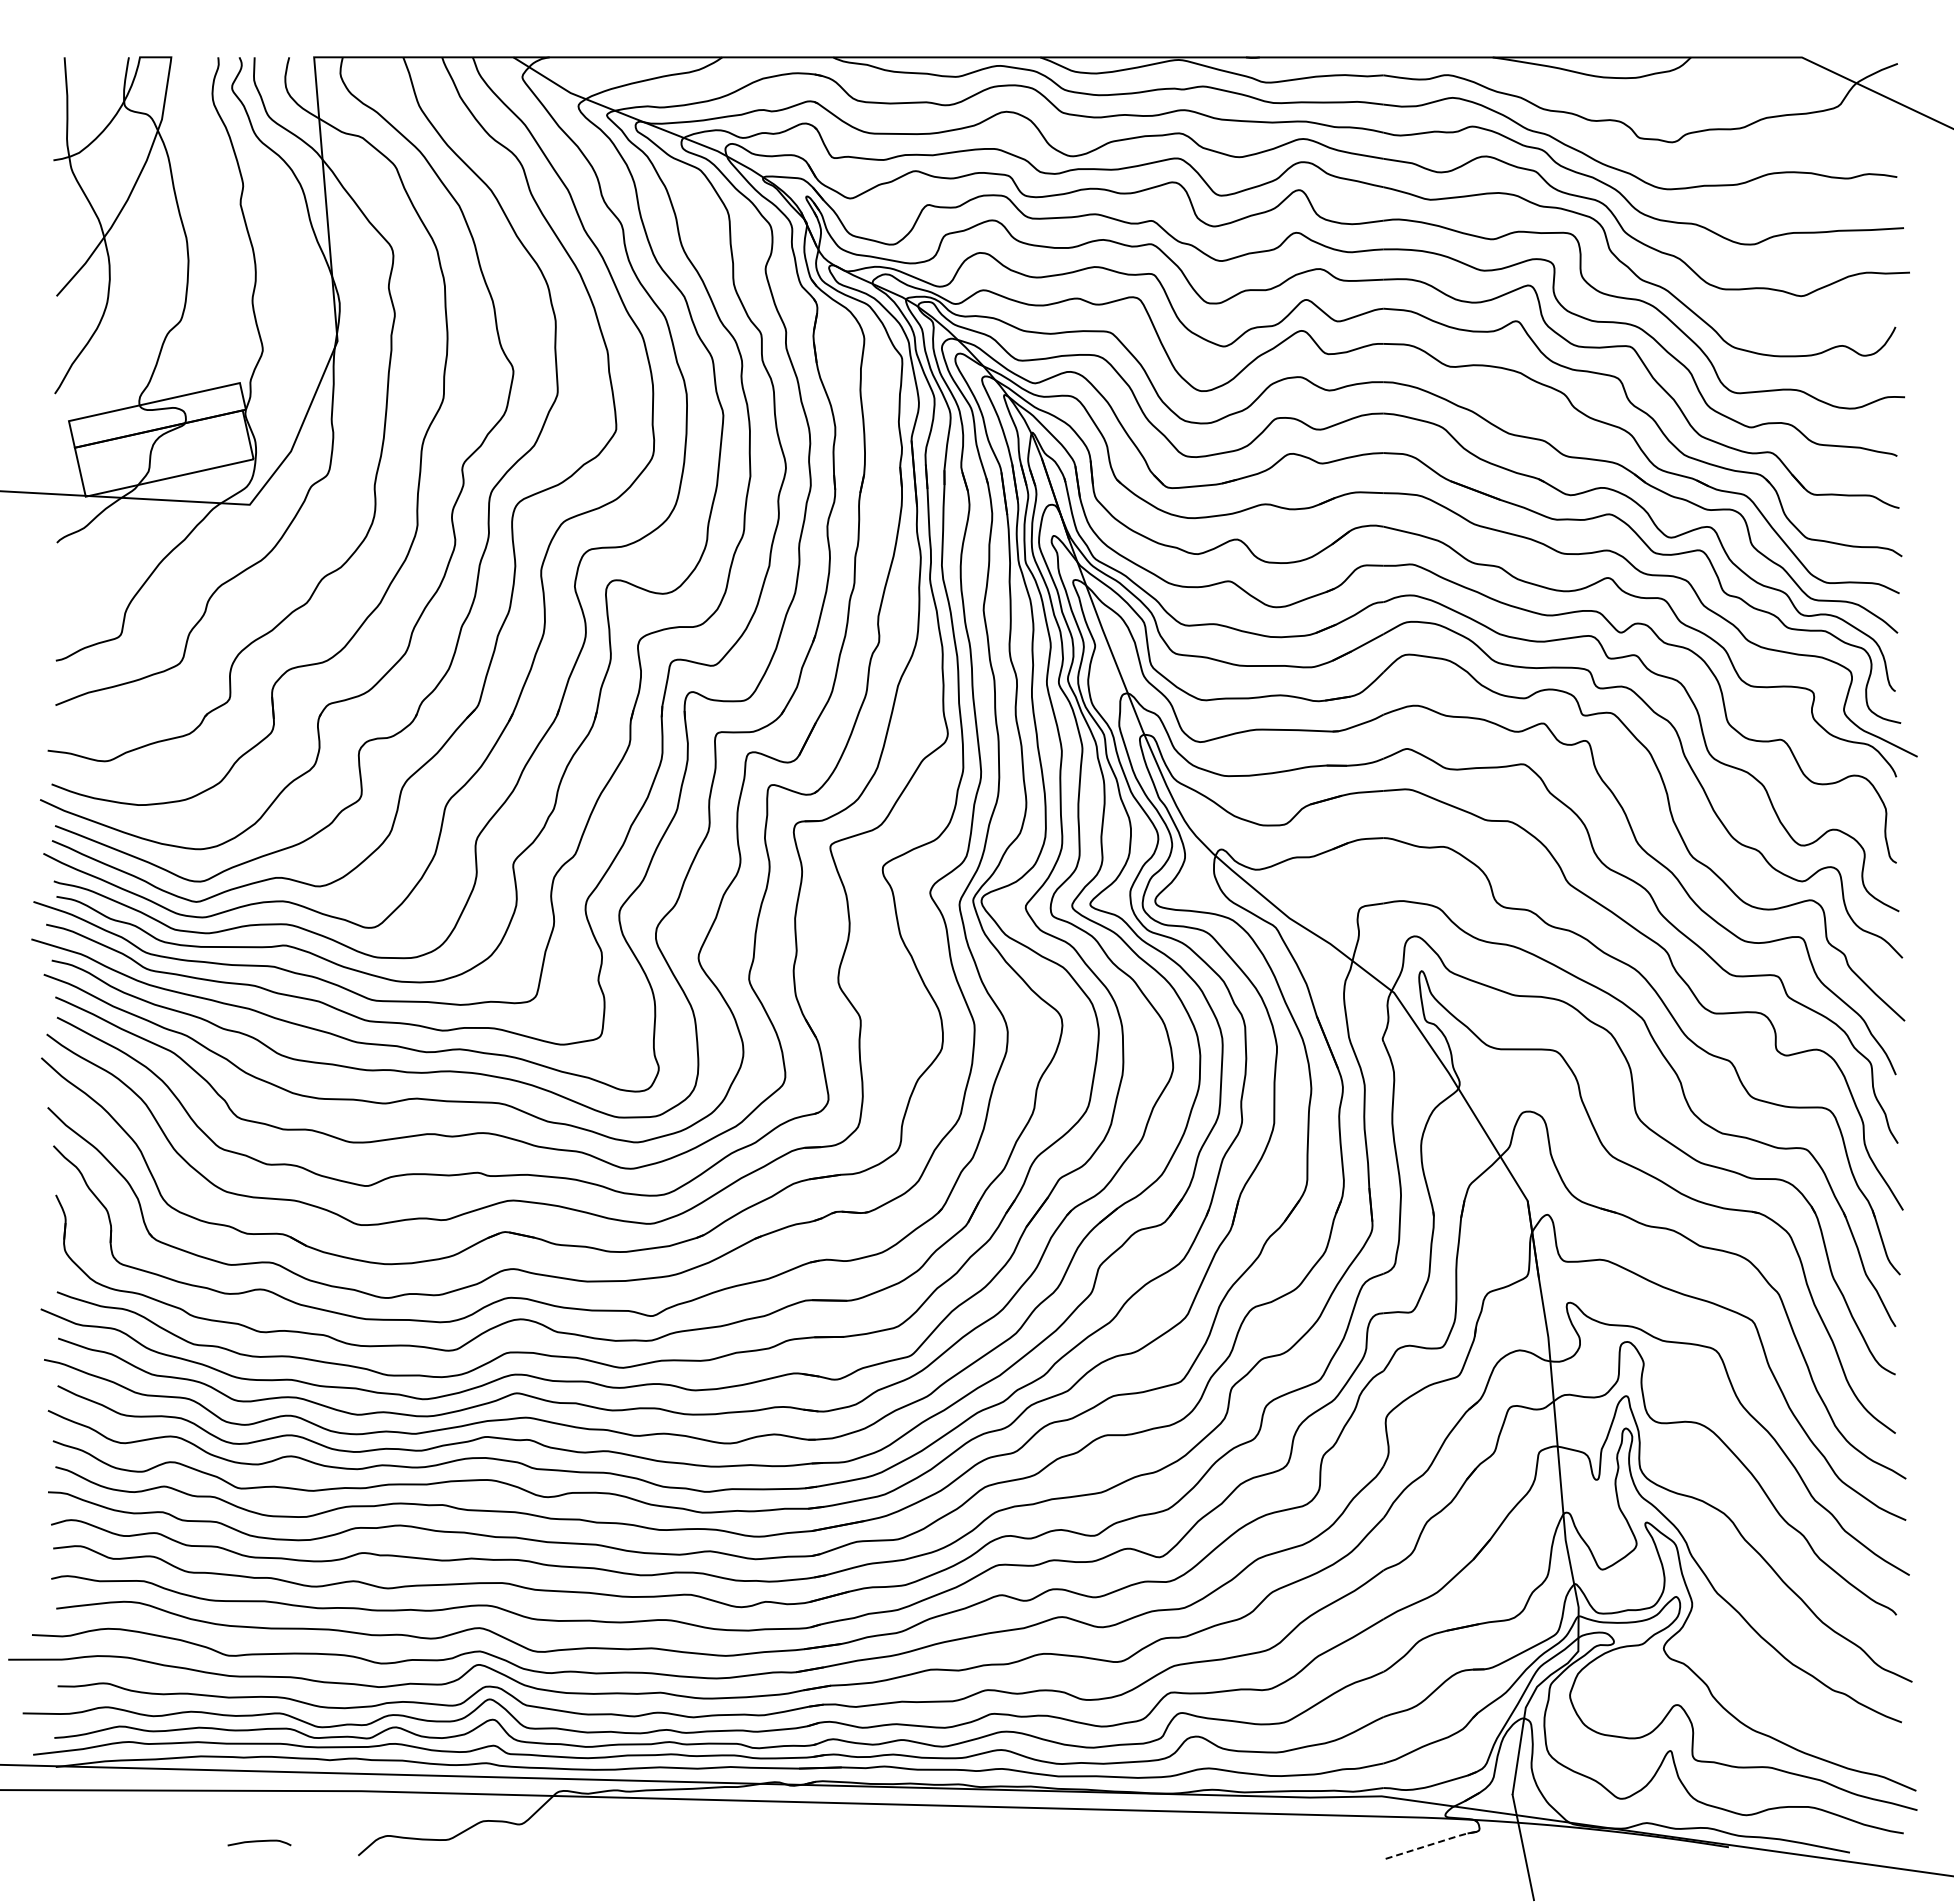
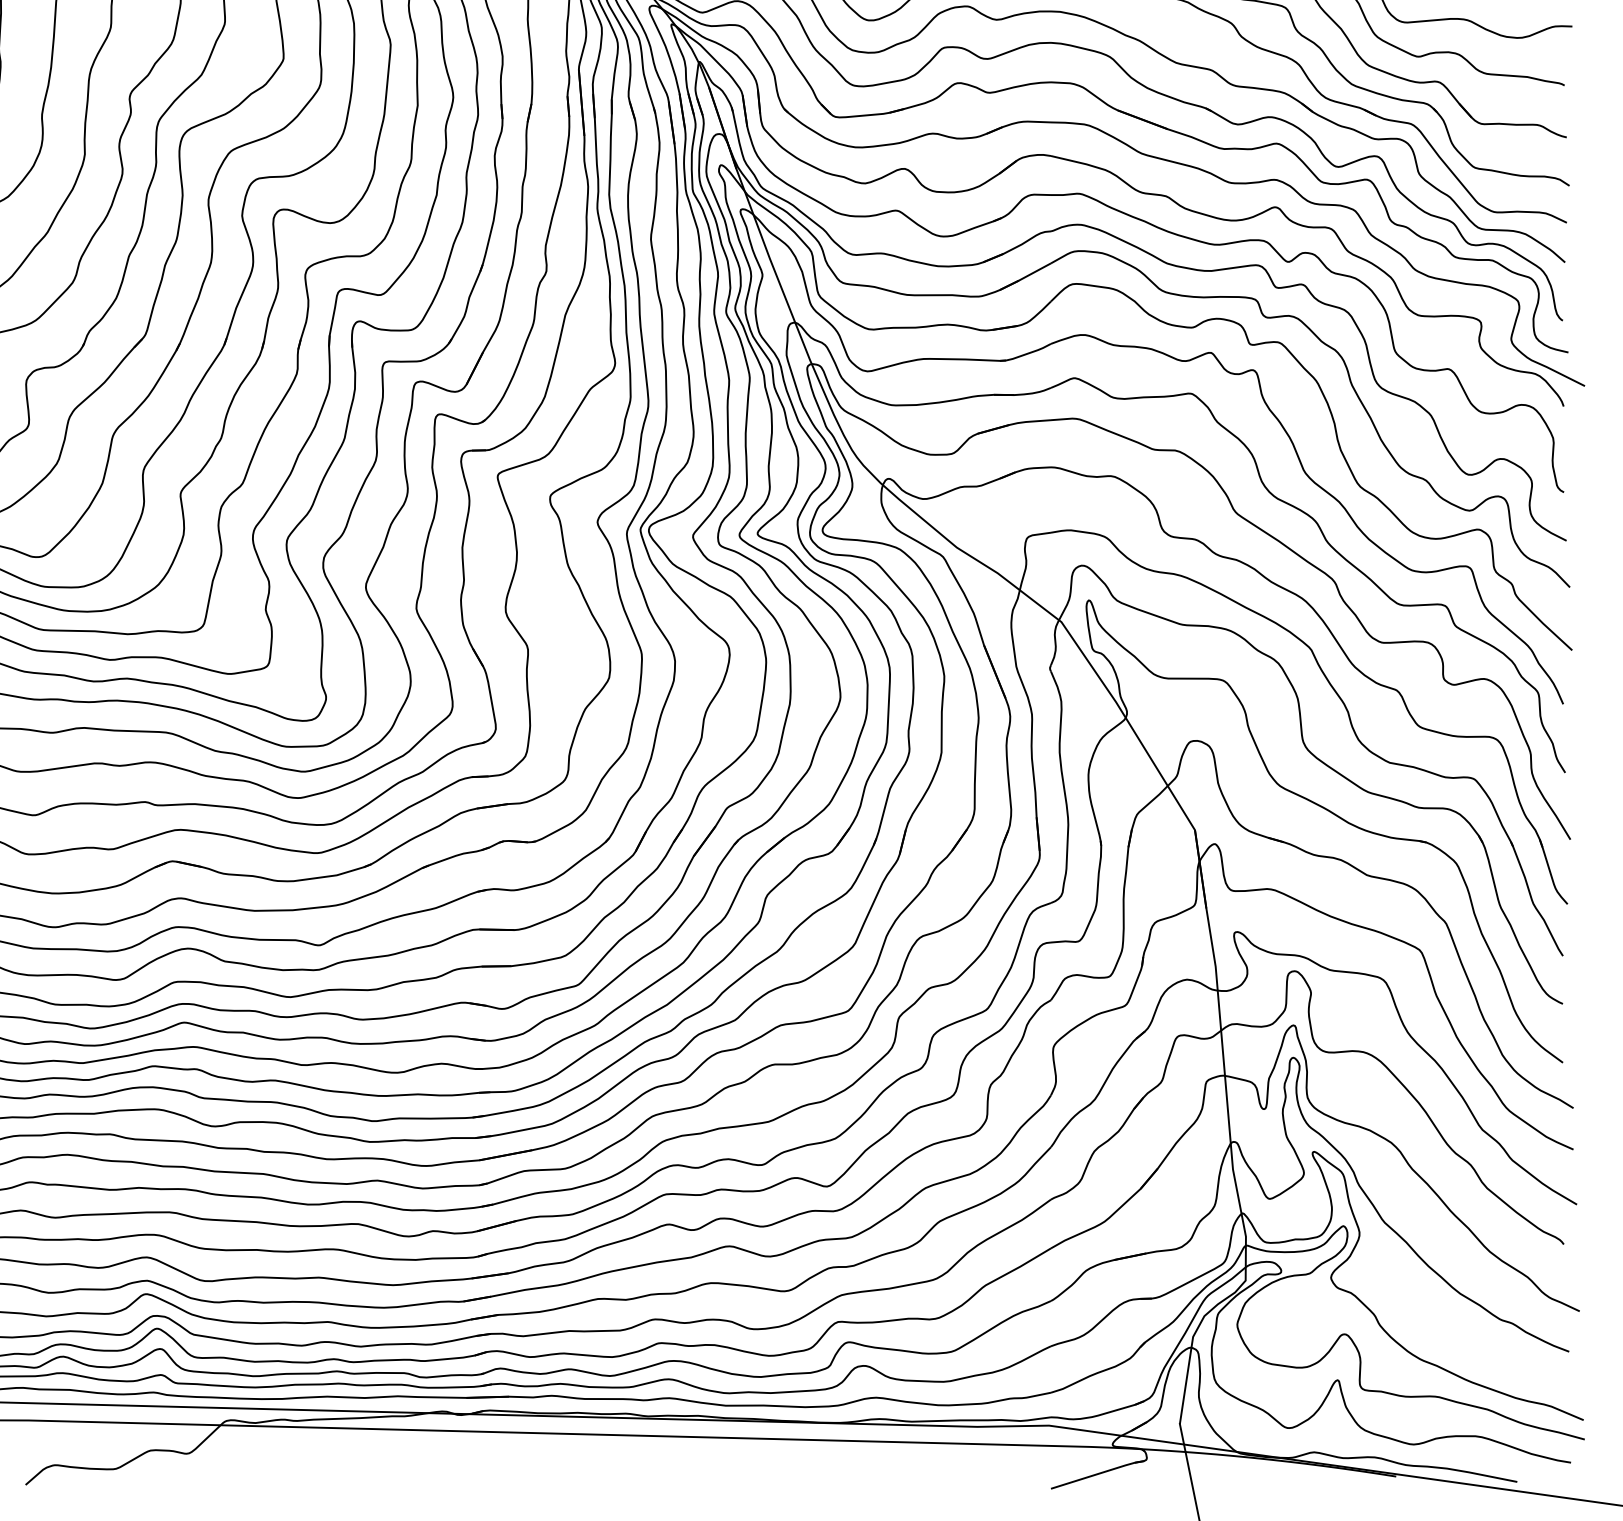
line: (1430, 1844) -> (1097, 1473), dashed -> solid

